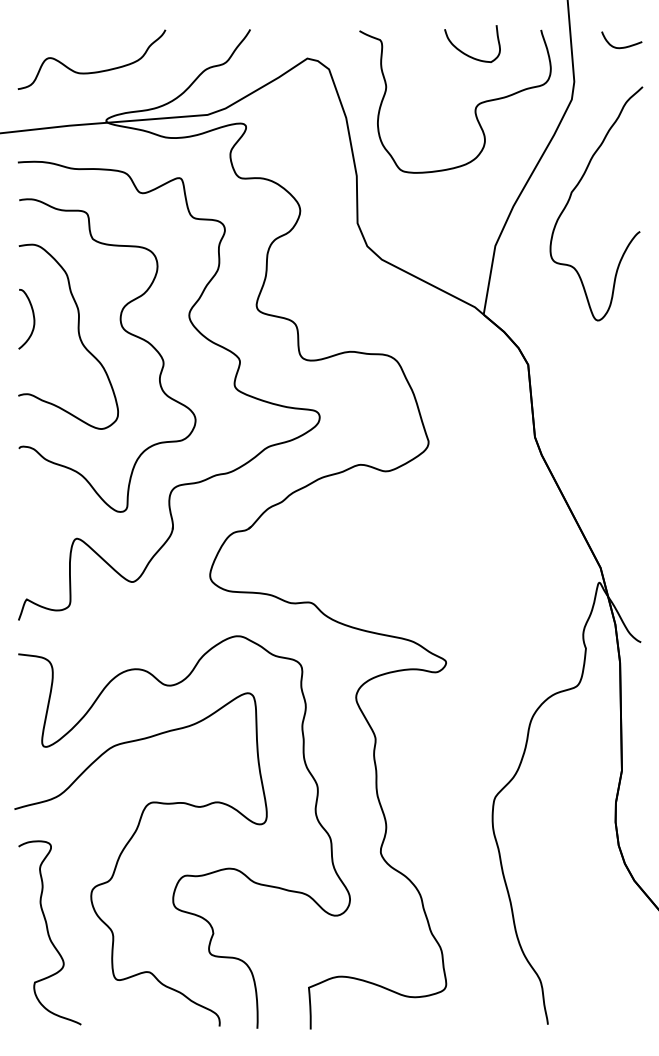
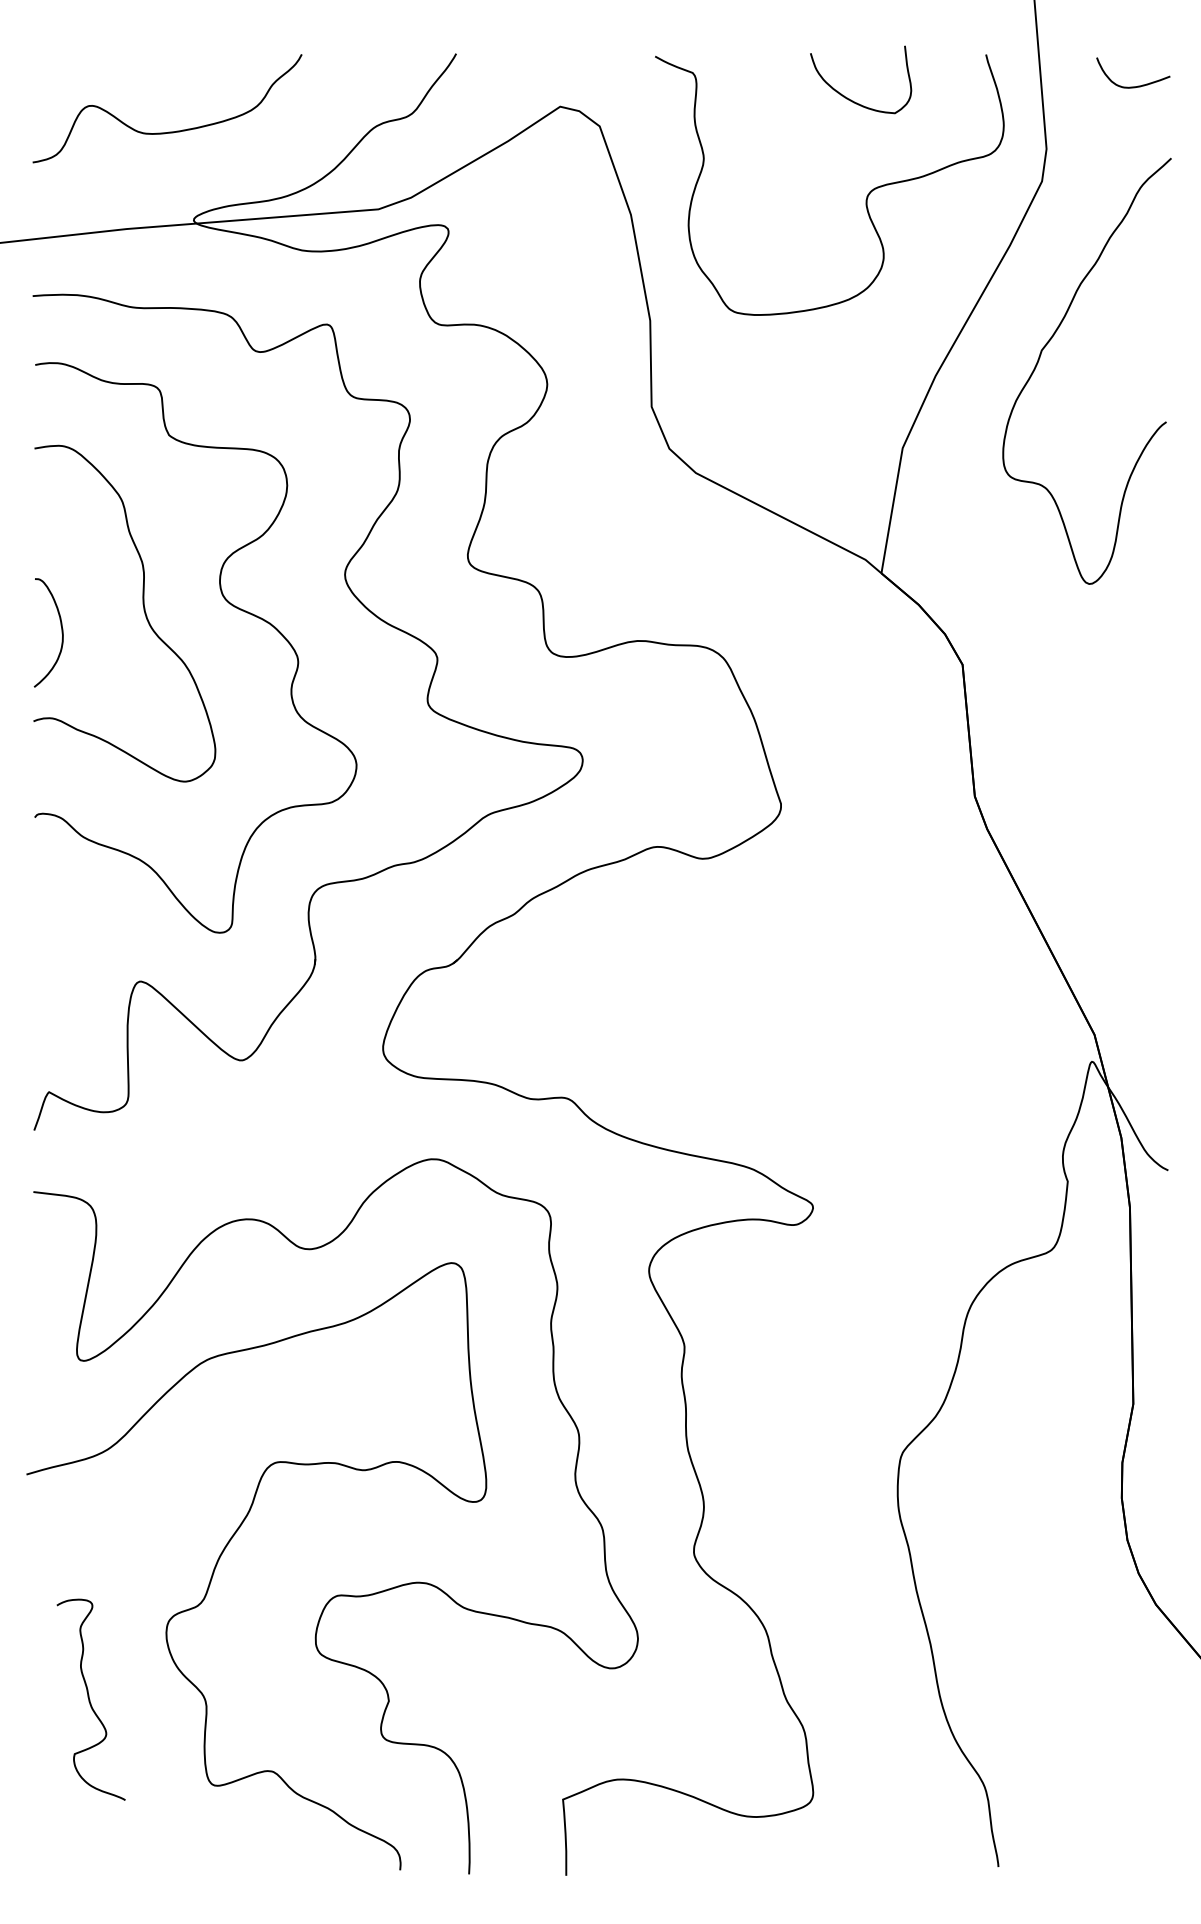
part: (33, 319) -> (61, 633), moved
part: (49, 932) -> (90, 1698), size x0.6

